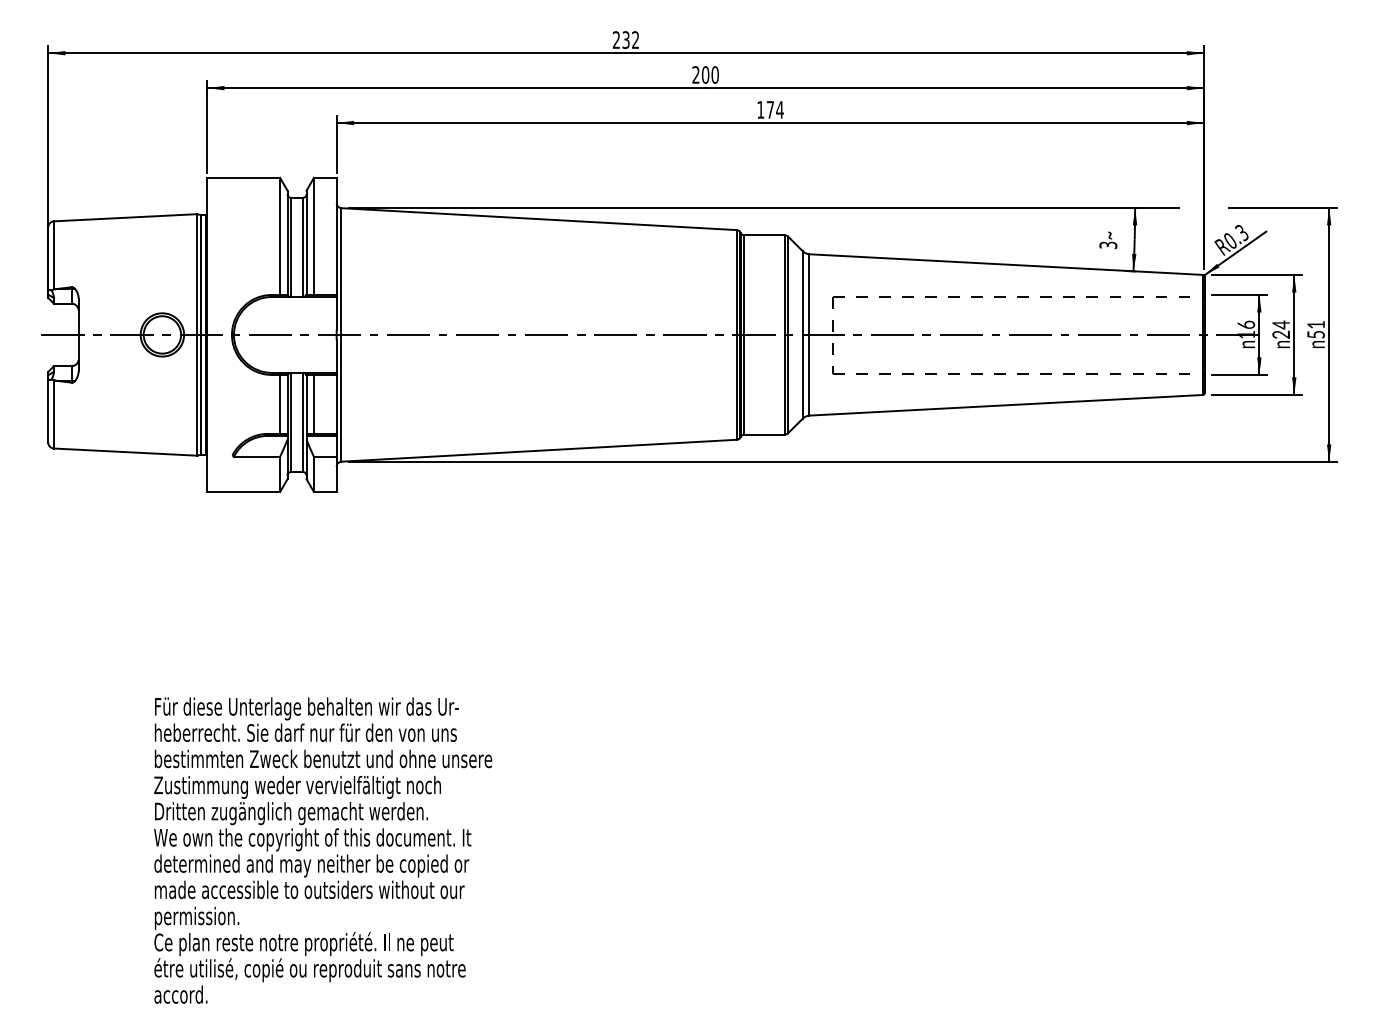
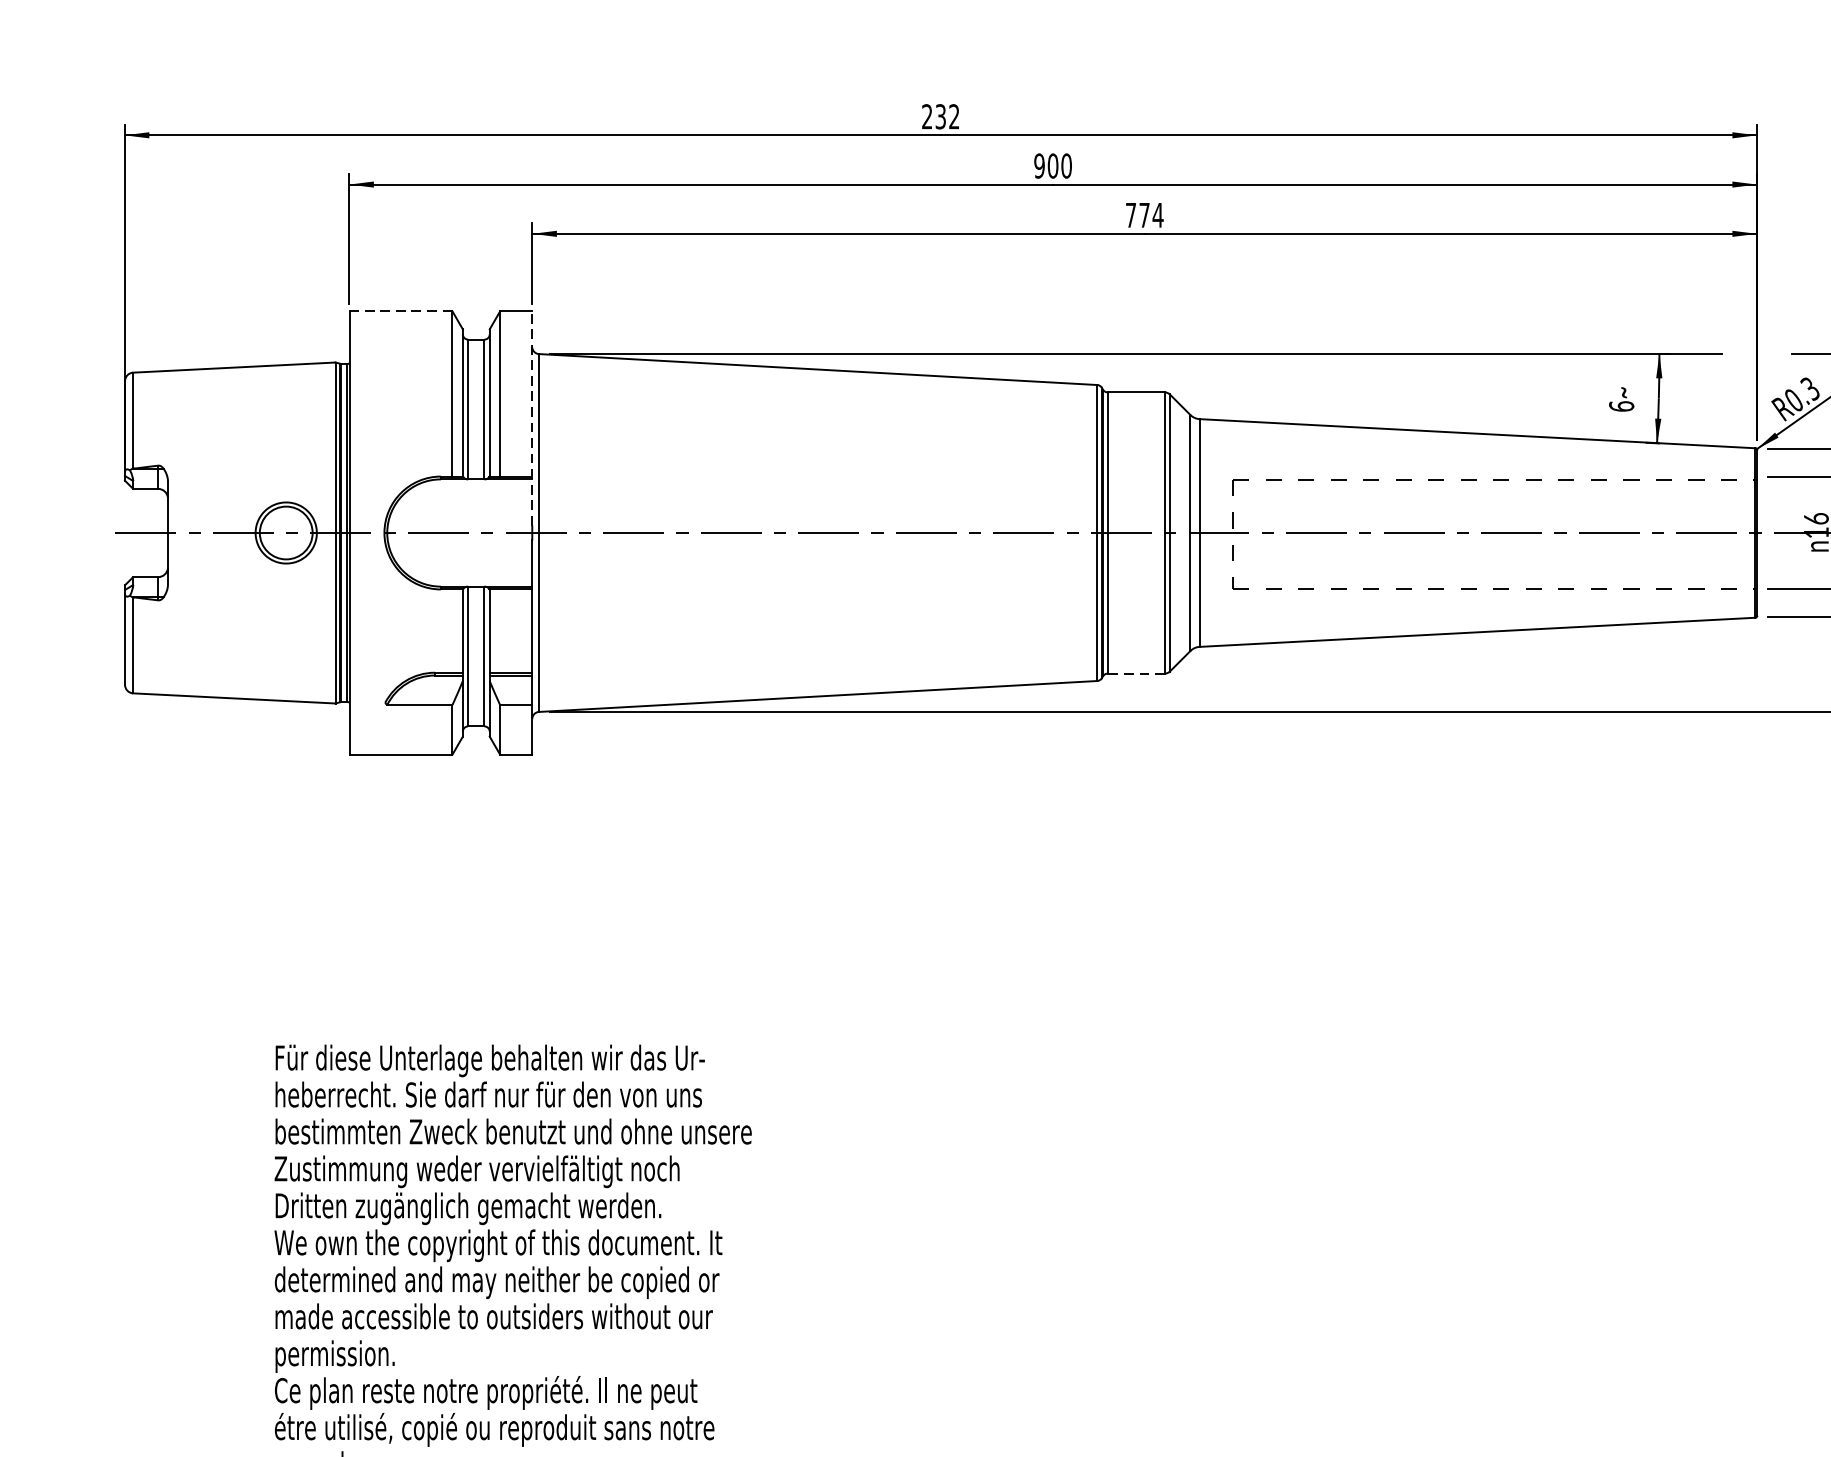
text: (695, 74) -> (1038, 165), 200 -> 900
text: (760, 109) -> (1130, 214), 174 -> 774
line: (243, 177) -> (400, 310), solid -> dashed
text: (1108, 245) -> (1621, 406), 3 -> 6
line: (336, 253) -> (532, 418), solid -> dashed
line: (280, 403) -> (452, 629), removed
line: (313, 403) -> (499, 629), removed
line: (764, 434) -> (1136, 673), solid -> dashed

